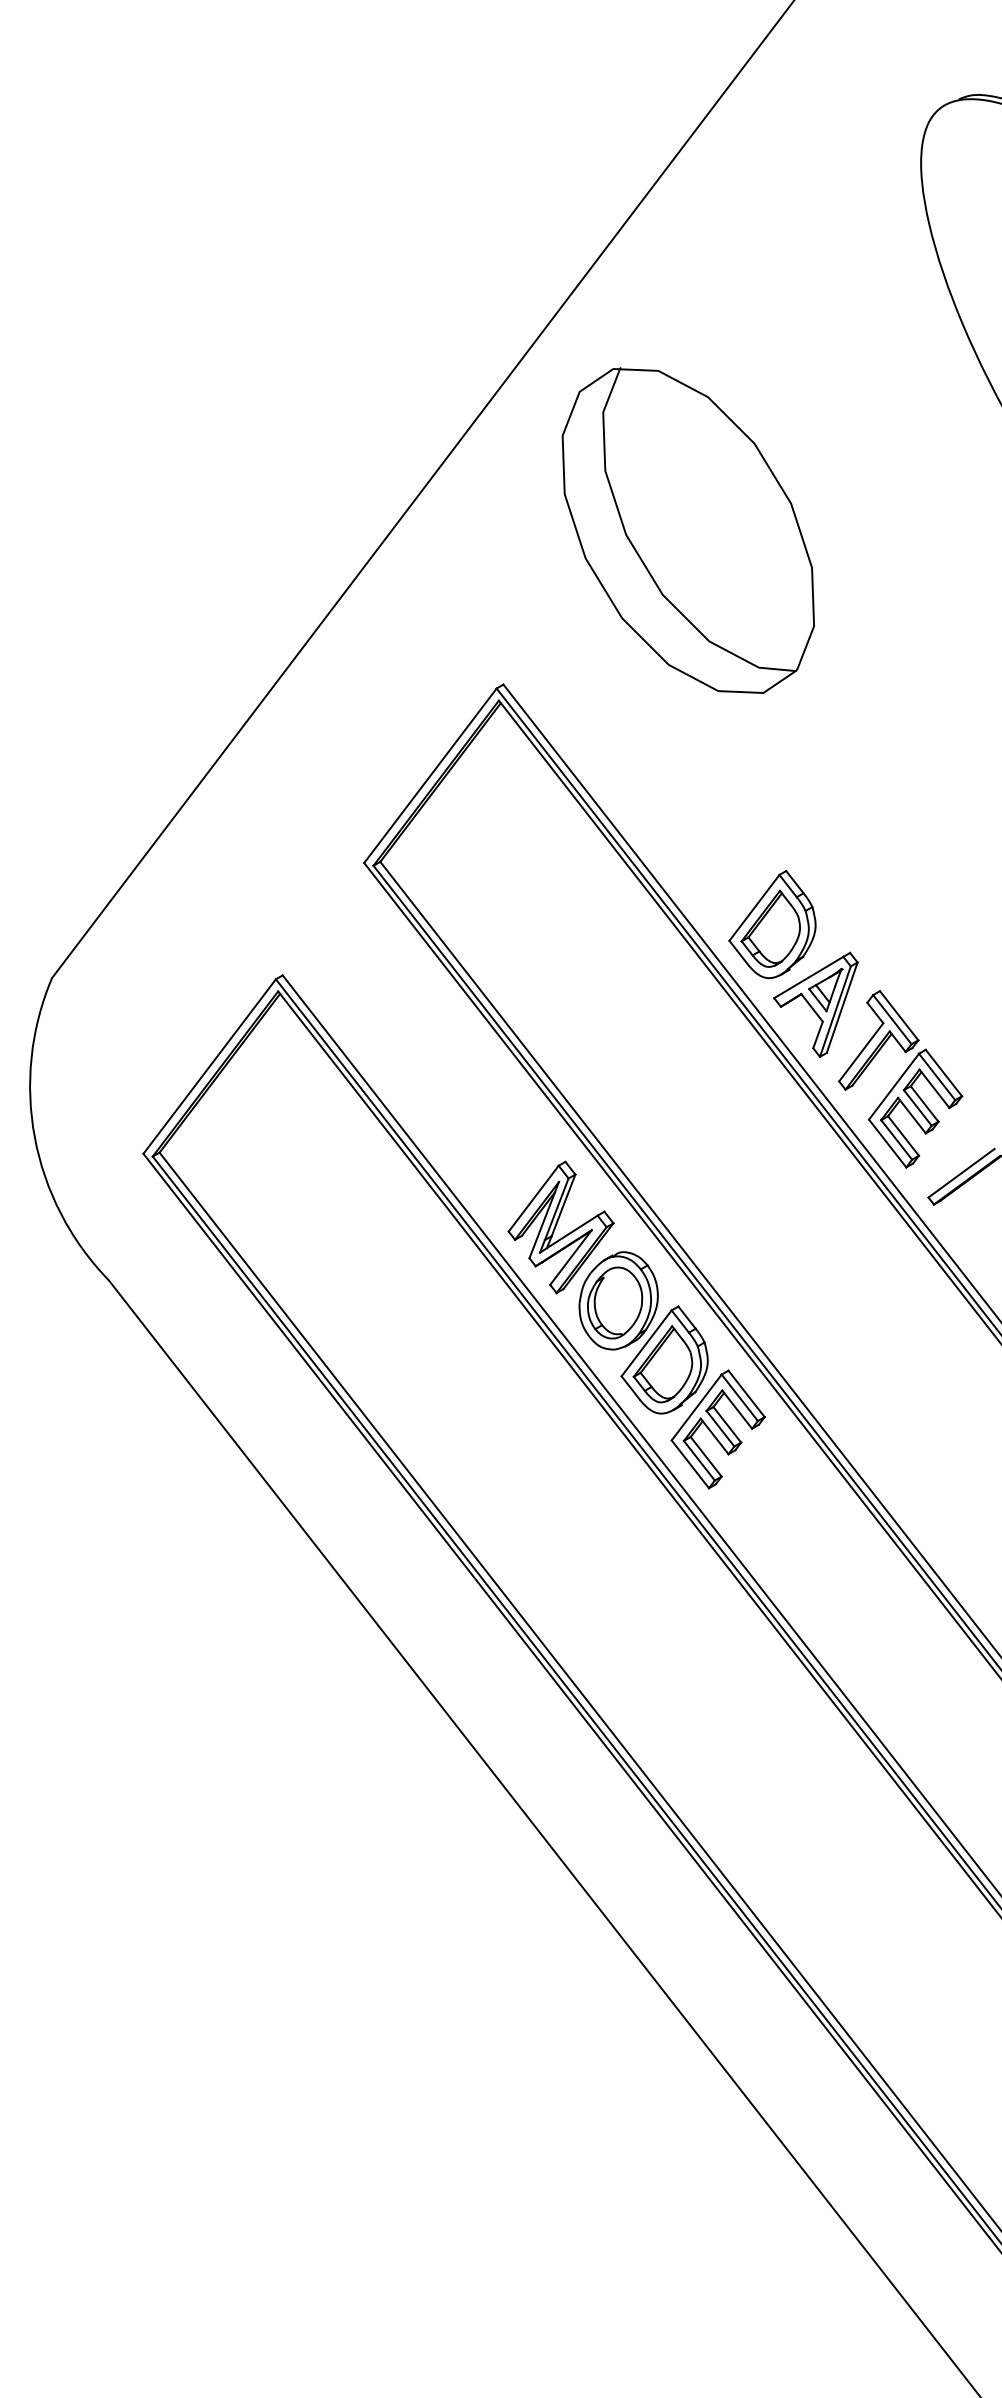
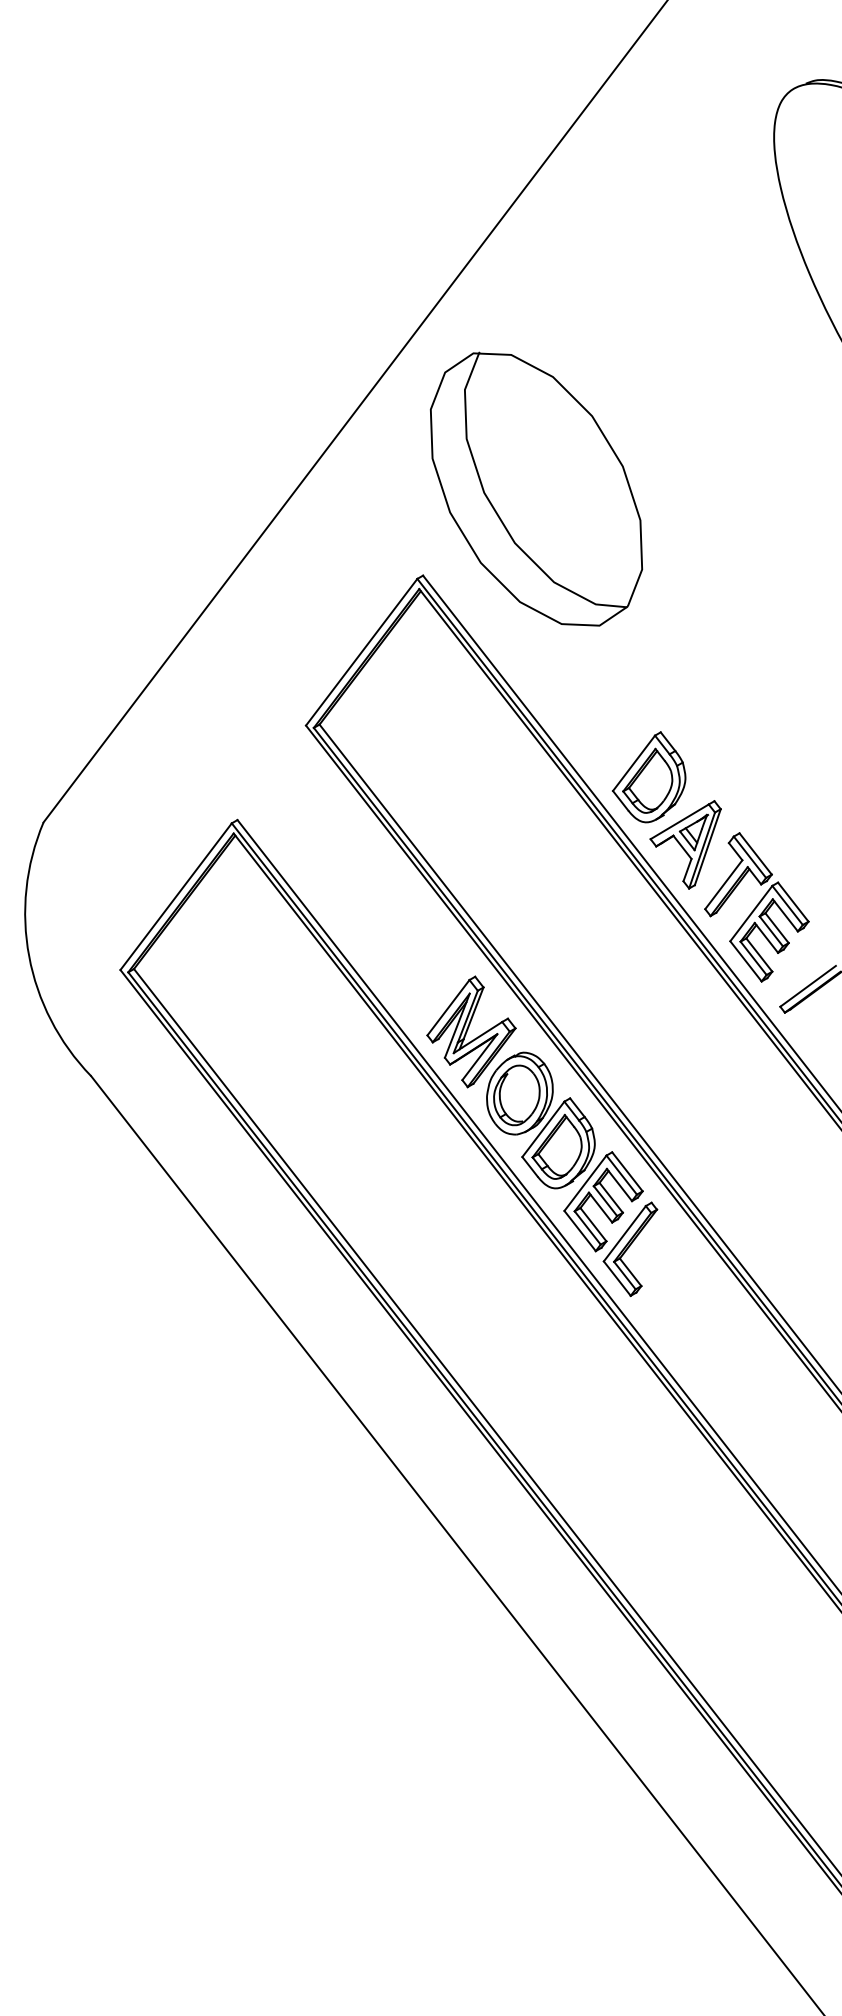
part: (688, 529) -> (536, 488), moved
part: (750, 1486) -> (630, 1249), added

